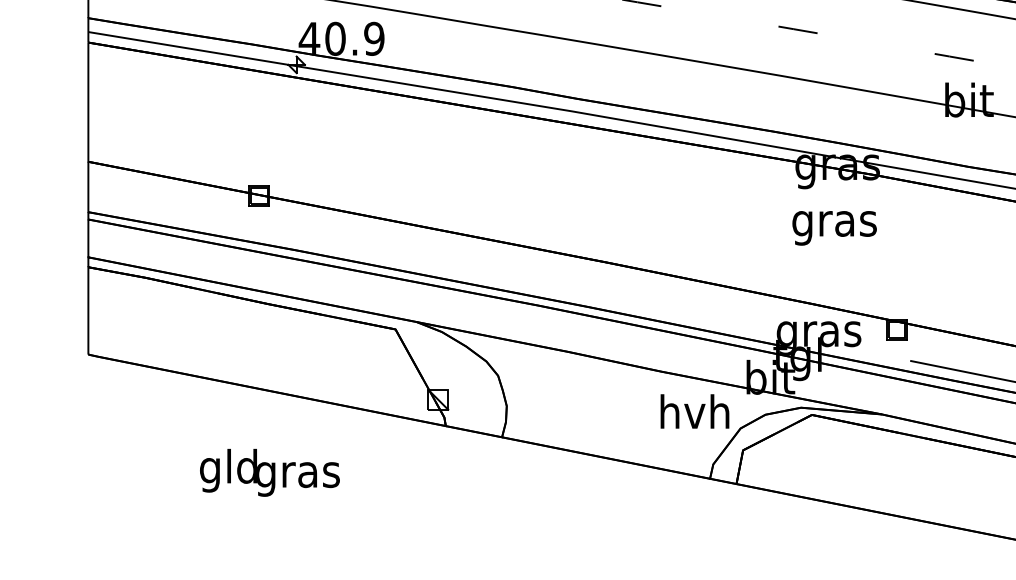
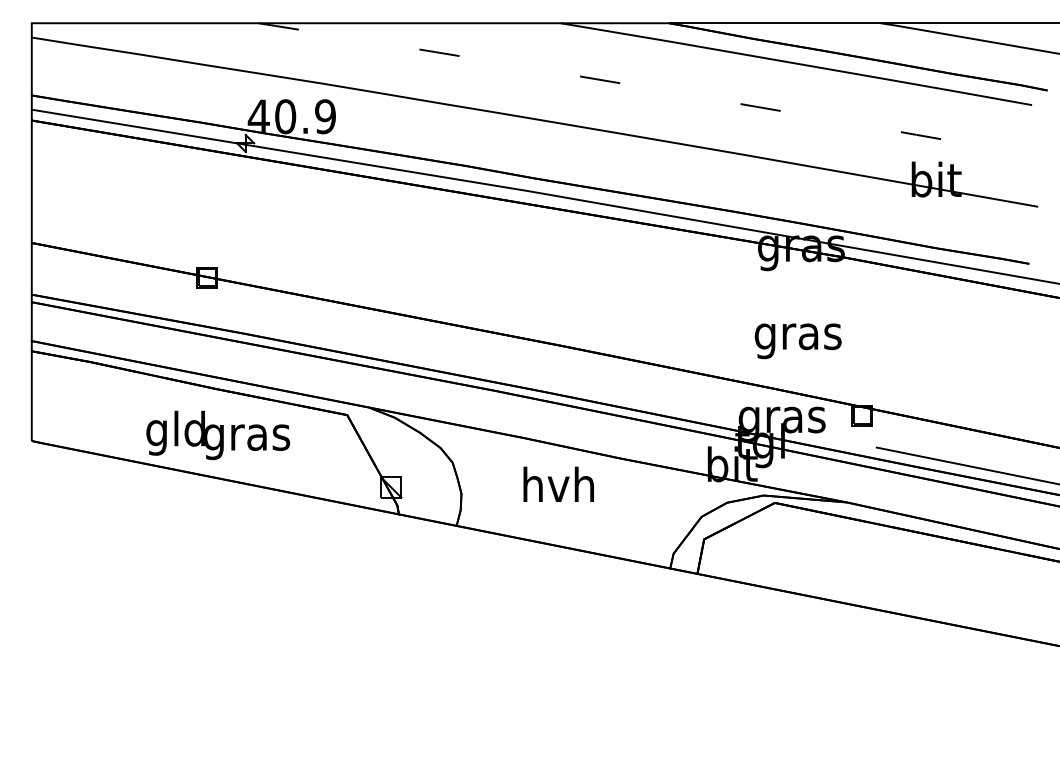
text: (833, 228) -> (797, 341), moved
text: (694, 410) -> (558, 483), moved
text: (270, 471) -> (218, 434), moved

